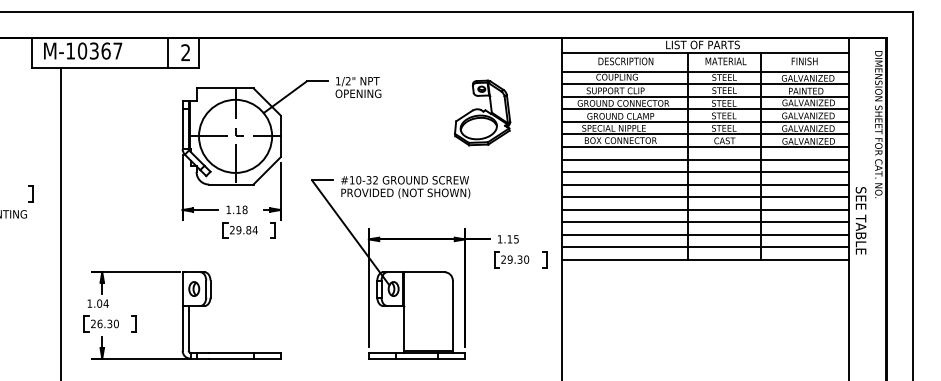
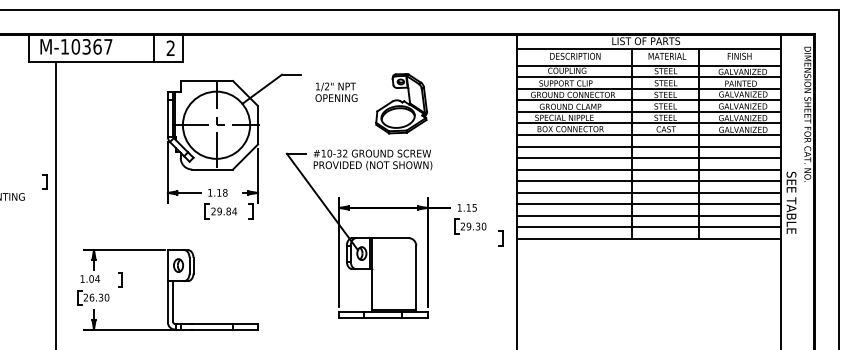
text: (358, 86) -> (336, 91), moved
part: (482, 112) -> (401, 103), moved
part: (30, 193) -> (44, 181), moved
part: (419, 267) -> (385, 233), moved
part: (134, 323) -> (120, 279), moved

